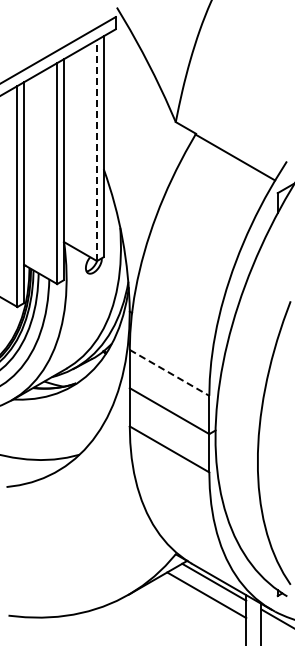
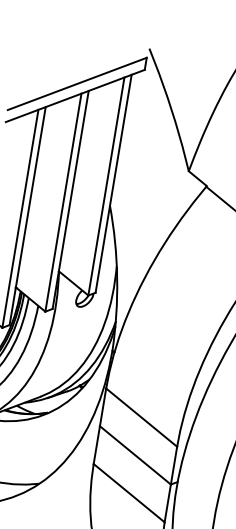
line: (97, 150) -> (106, 186), dashed -> solid
line: (169, 372) -> (141, 417), dashed -> solid

